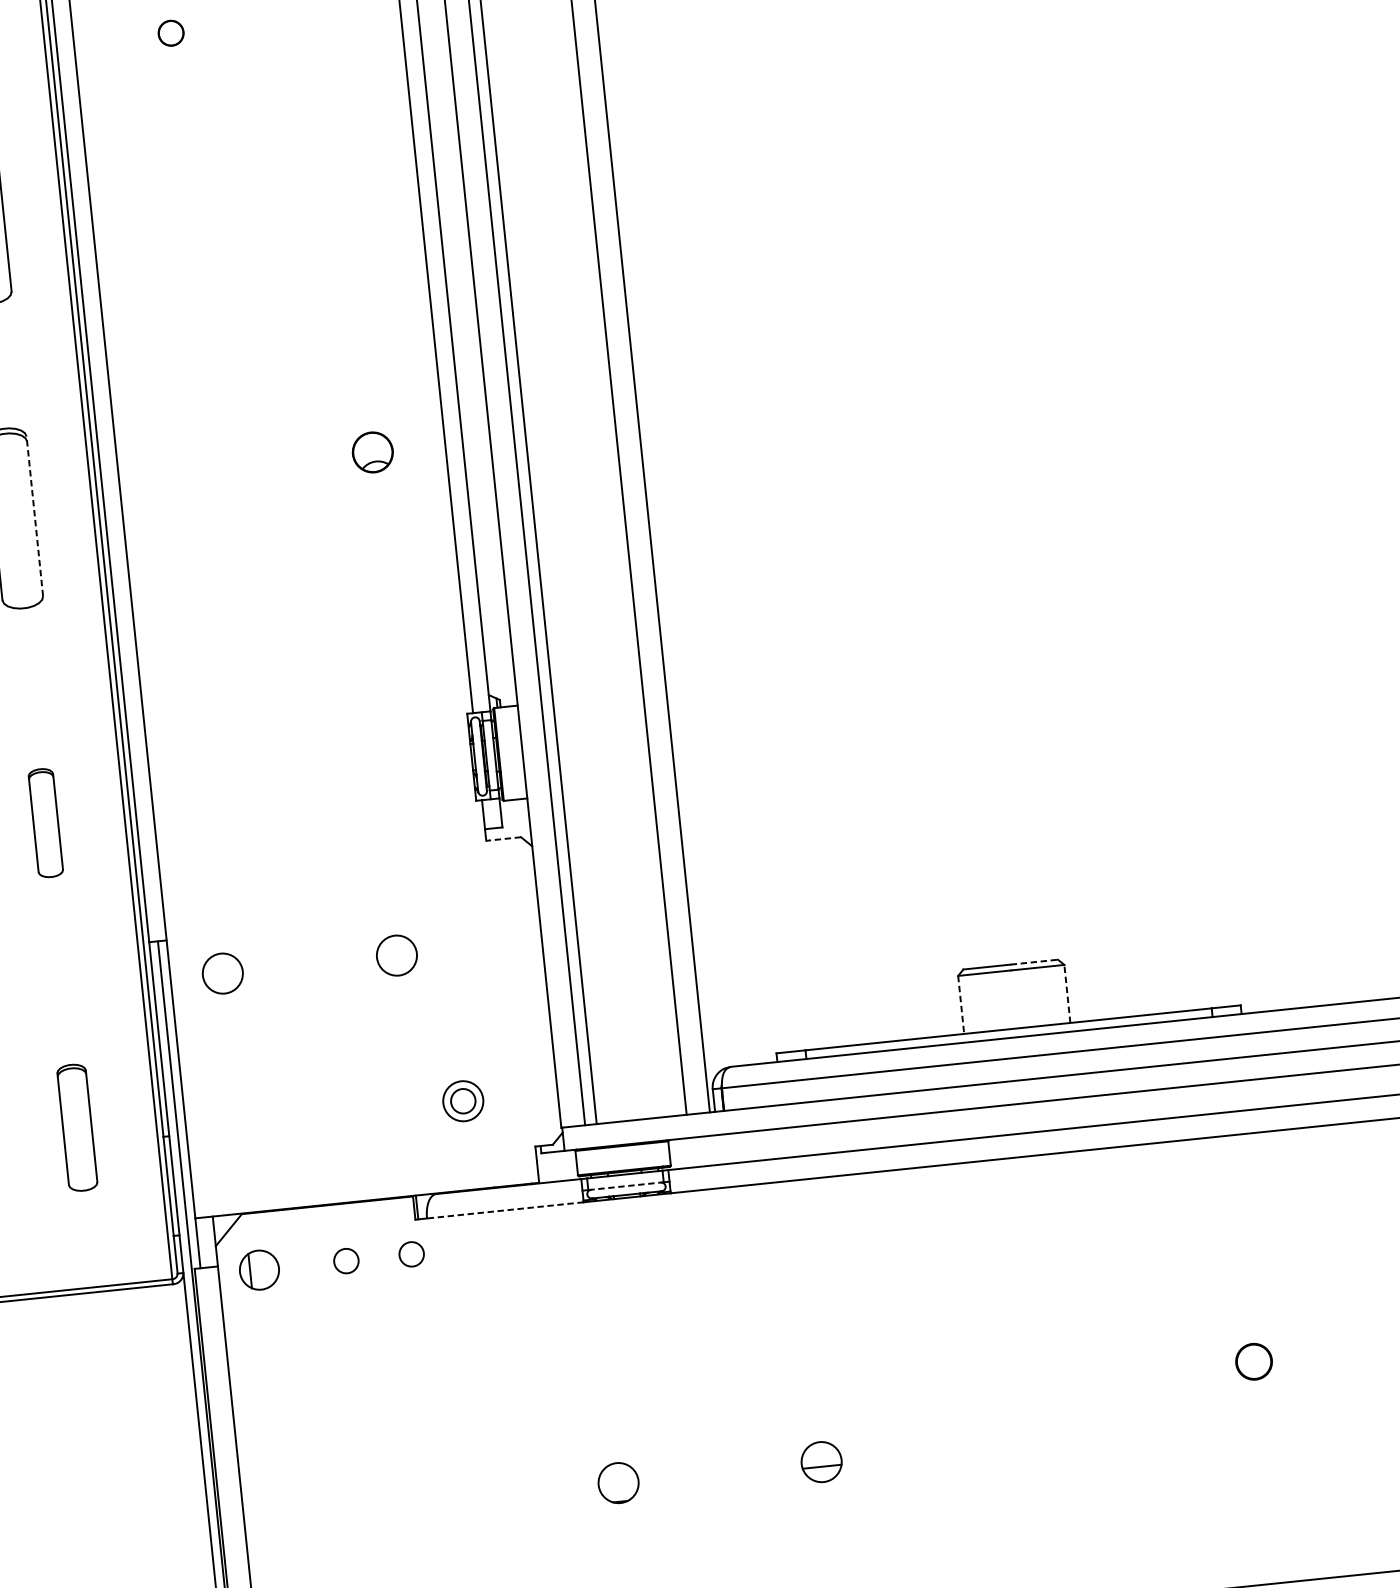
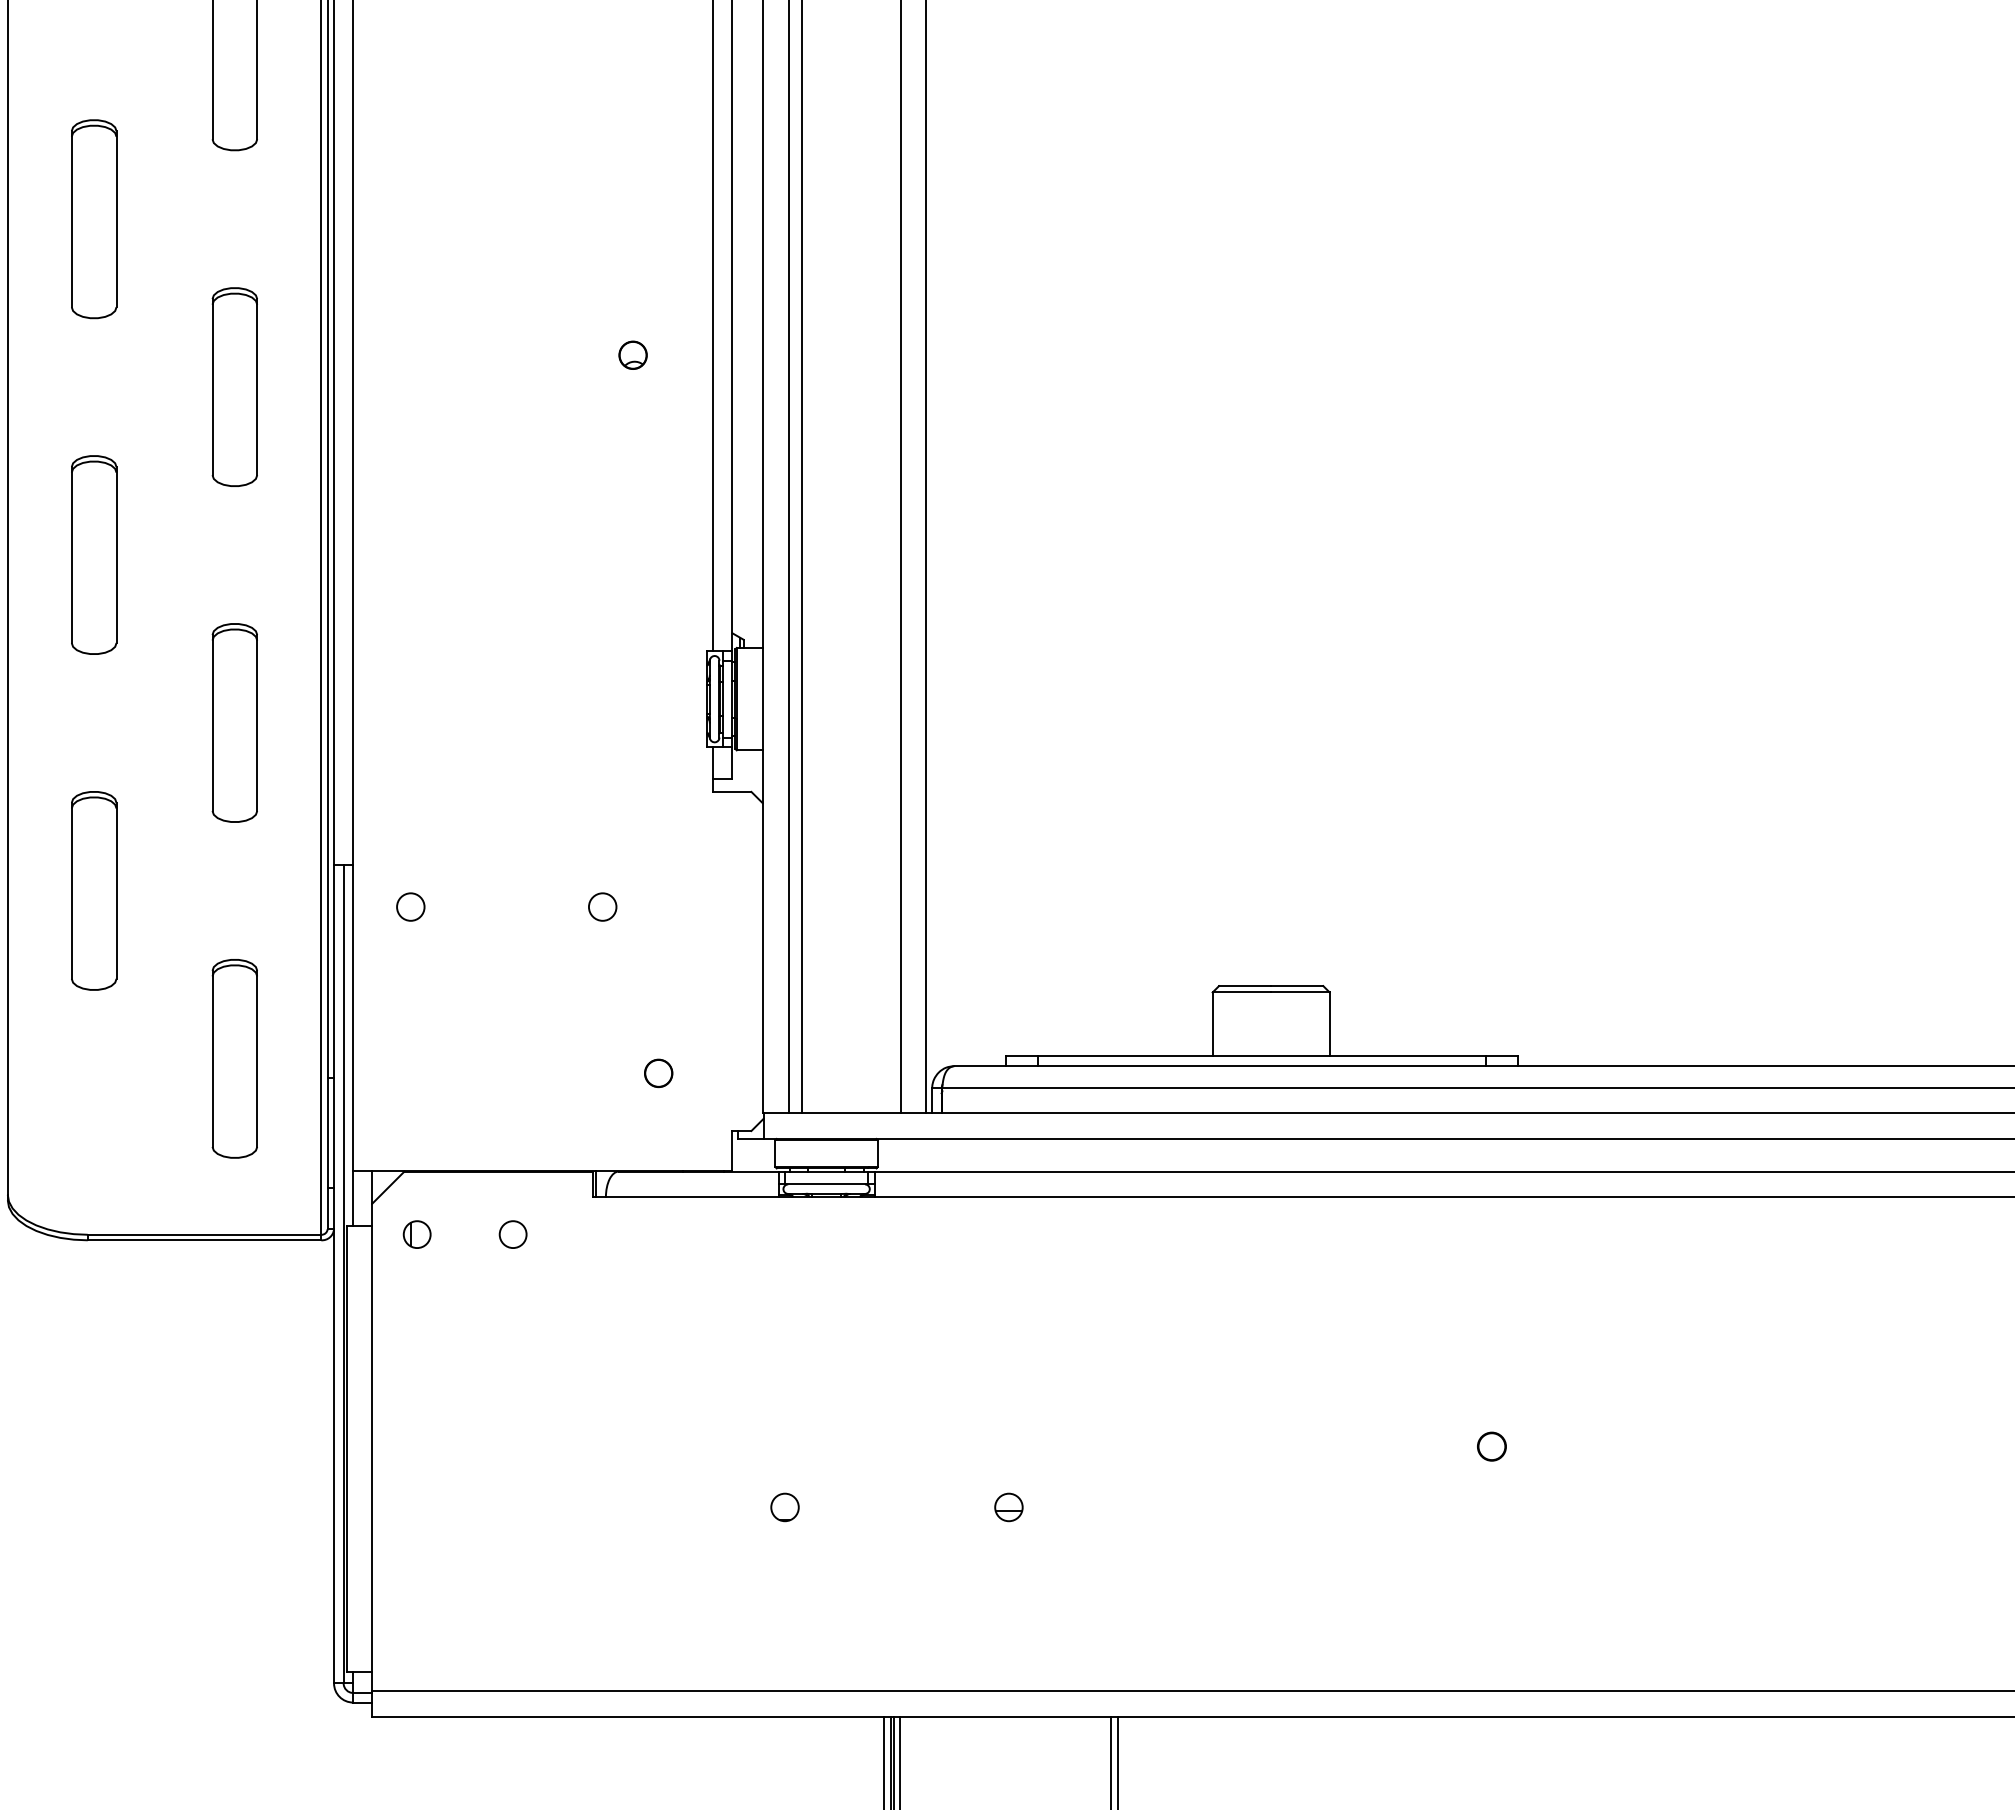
part: (372, 451) -> (632, 354), size x0.62
line: (35, 516) -> (257, 387), dashed -> solid
part: (45, 822) -> (234, 722), size x1.67
line: (502, 838) -> (731, 791), dashed -> solid
circle: (396, 955) -> (602, 906), size x0.62
line: (1034, 962) -> (1297, 986), dashed -> solid
circle: (222, 973) -> (410, 906), size x0.62
line: (1067, 993) -> (1329, 1024), dashed -> solid
line: (961, 1004) -> (1212, 1024), dashed -> solid
circle: (463, 1101) -> (658, 1073), size x0.62
part: (77, 1127) -> (234, 1058), size x1.43
line: (625, 1186) -> (826, 1184), dashed -> solid
line: (504, 1210) -> (691, 1197), dashed -> solid
circle: (411, 1254) -> (584, 1234), removed
part: (258, 1270) -> (416, 1234), size x0.62
circle: (1253, 1361) -> (1491, 1446), size x0.71
part: (821, 1462) -> (1008, 1507), size x0.62
part: (618, 1483) -> (784, 1507), size x0.62

